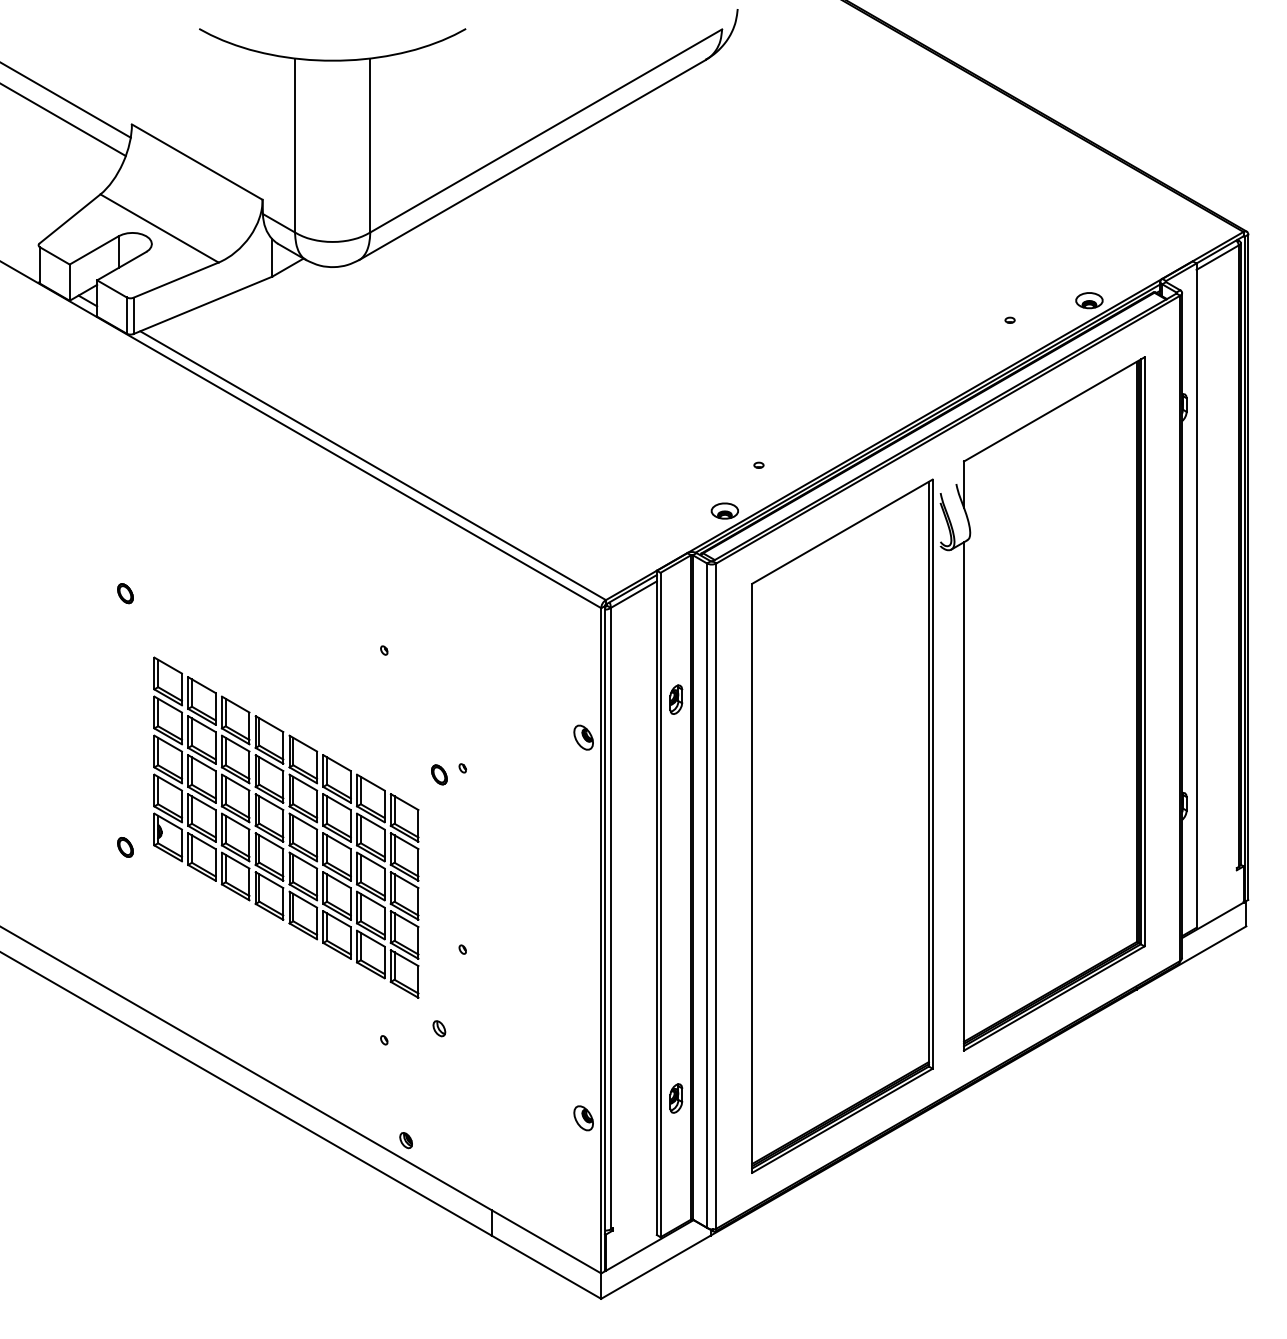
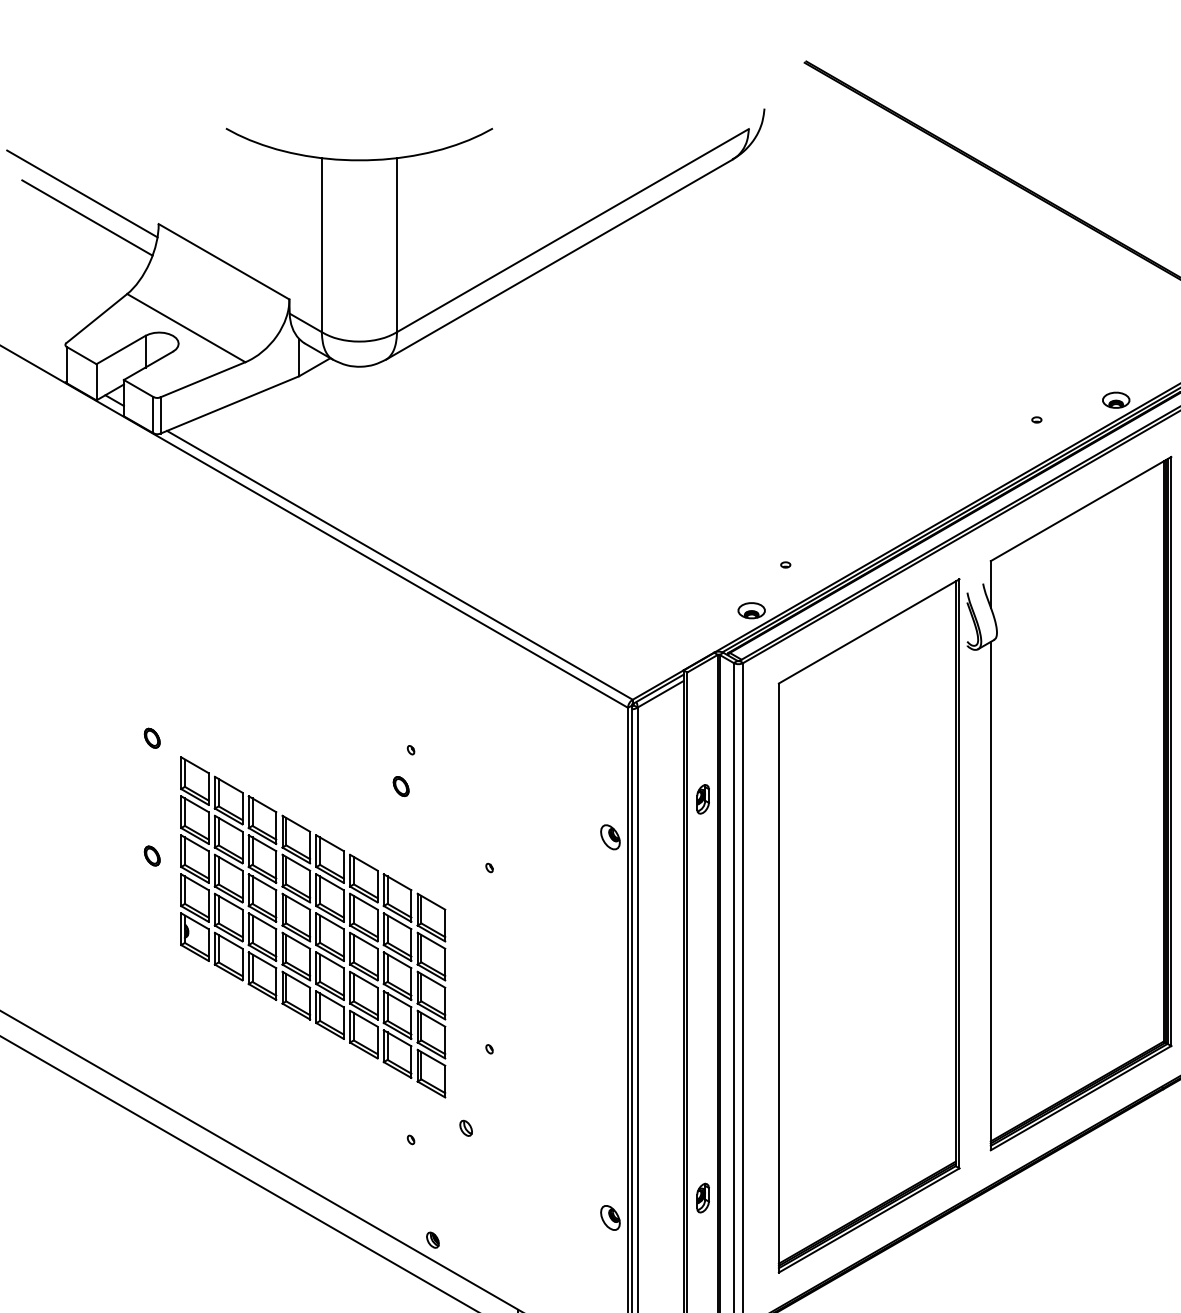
part: (125, 593) -> (152, 738), moved
part: (439, 774) -> (401, 786), moved
part: (125, 847) -> (152, 856), moved

